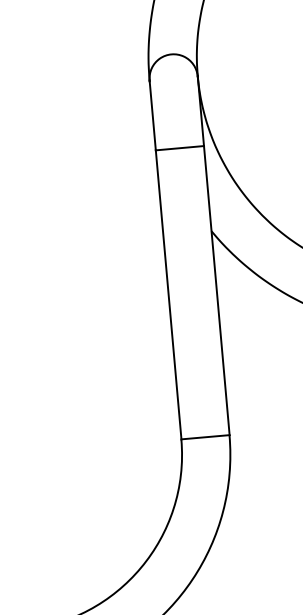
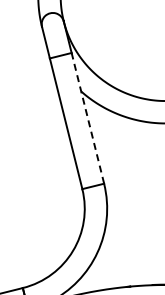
line: (216, 288) -> (87, 117), solid -> dashed

